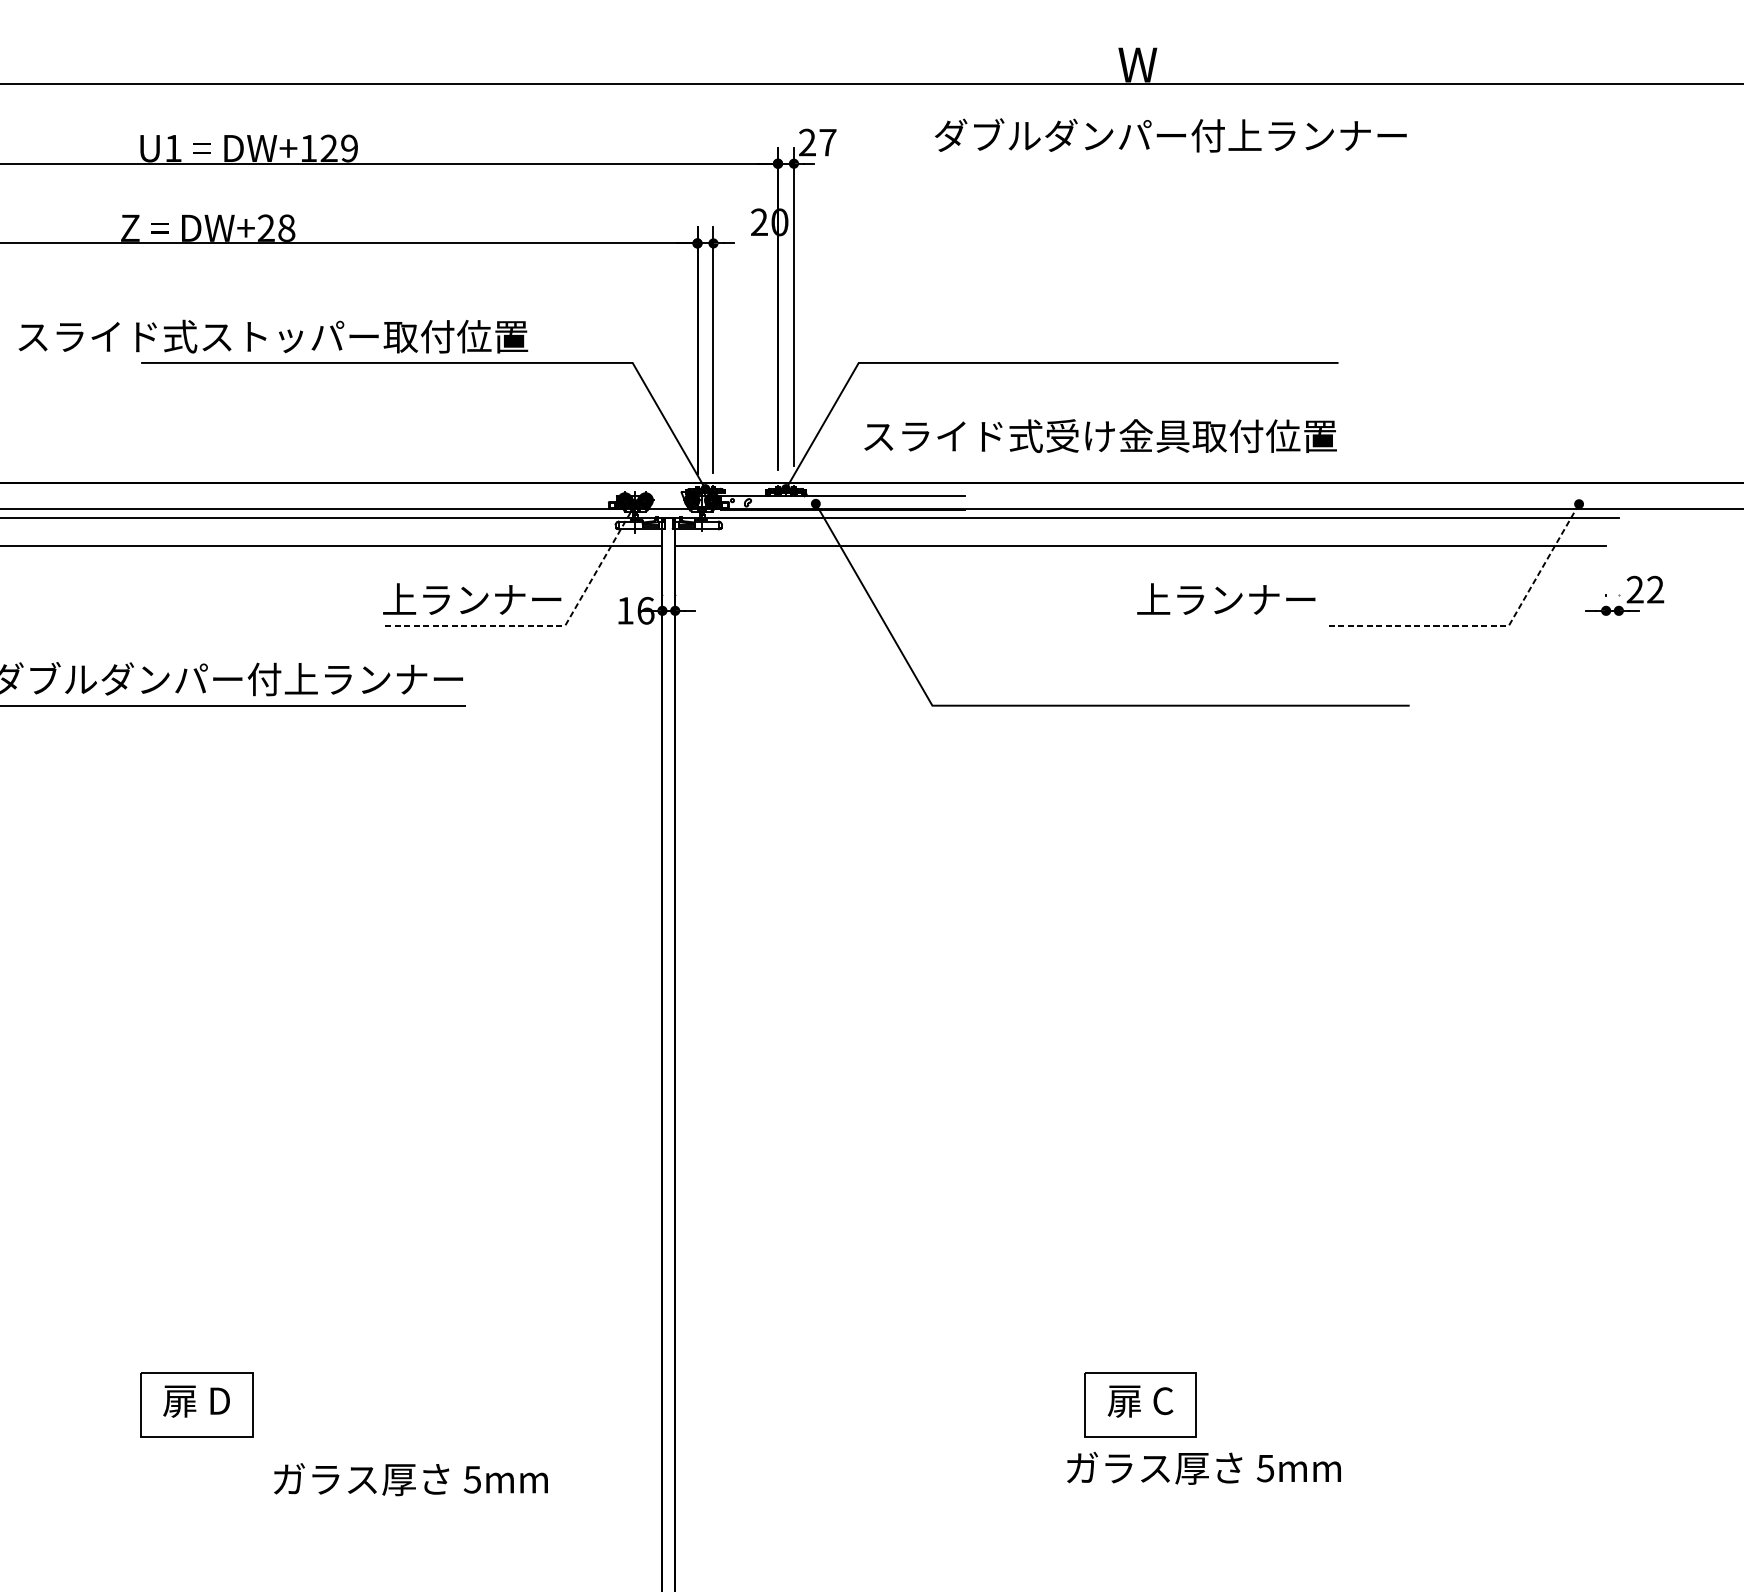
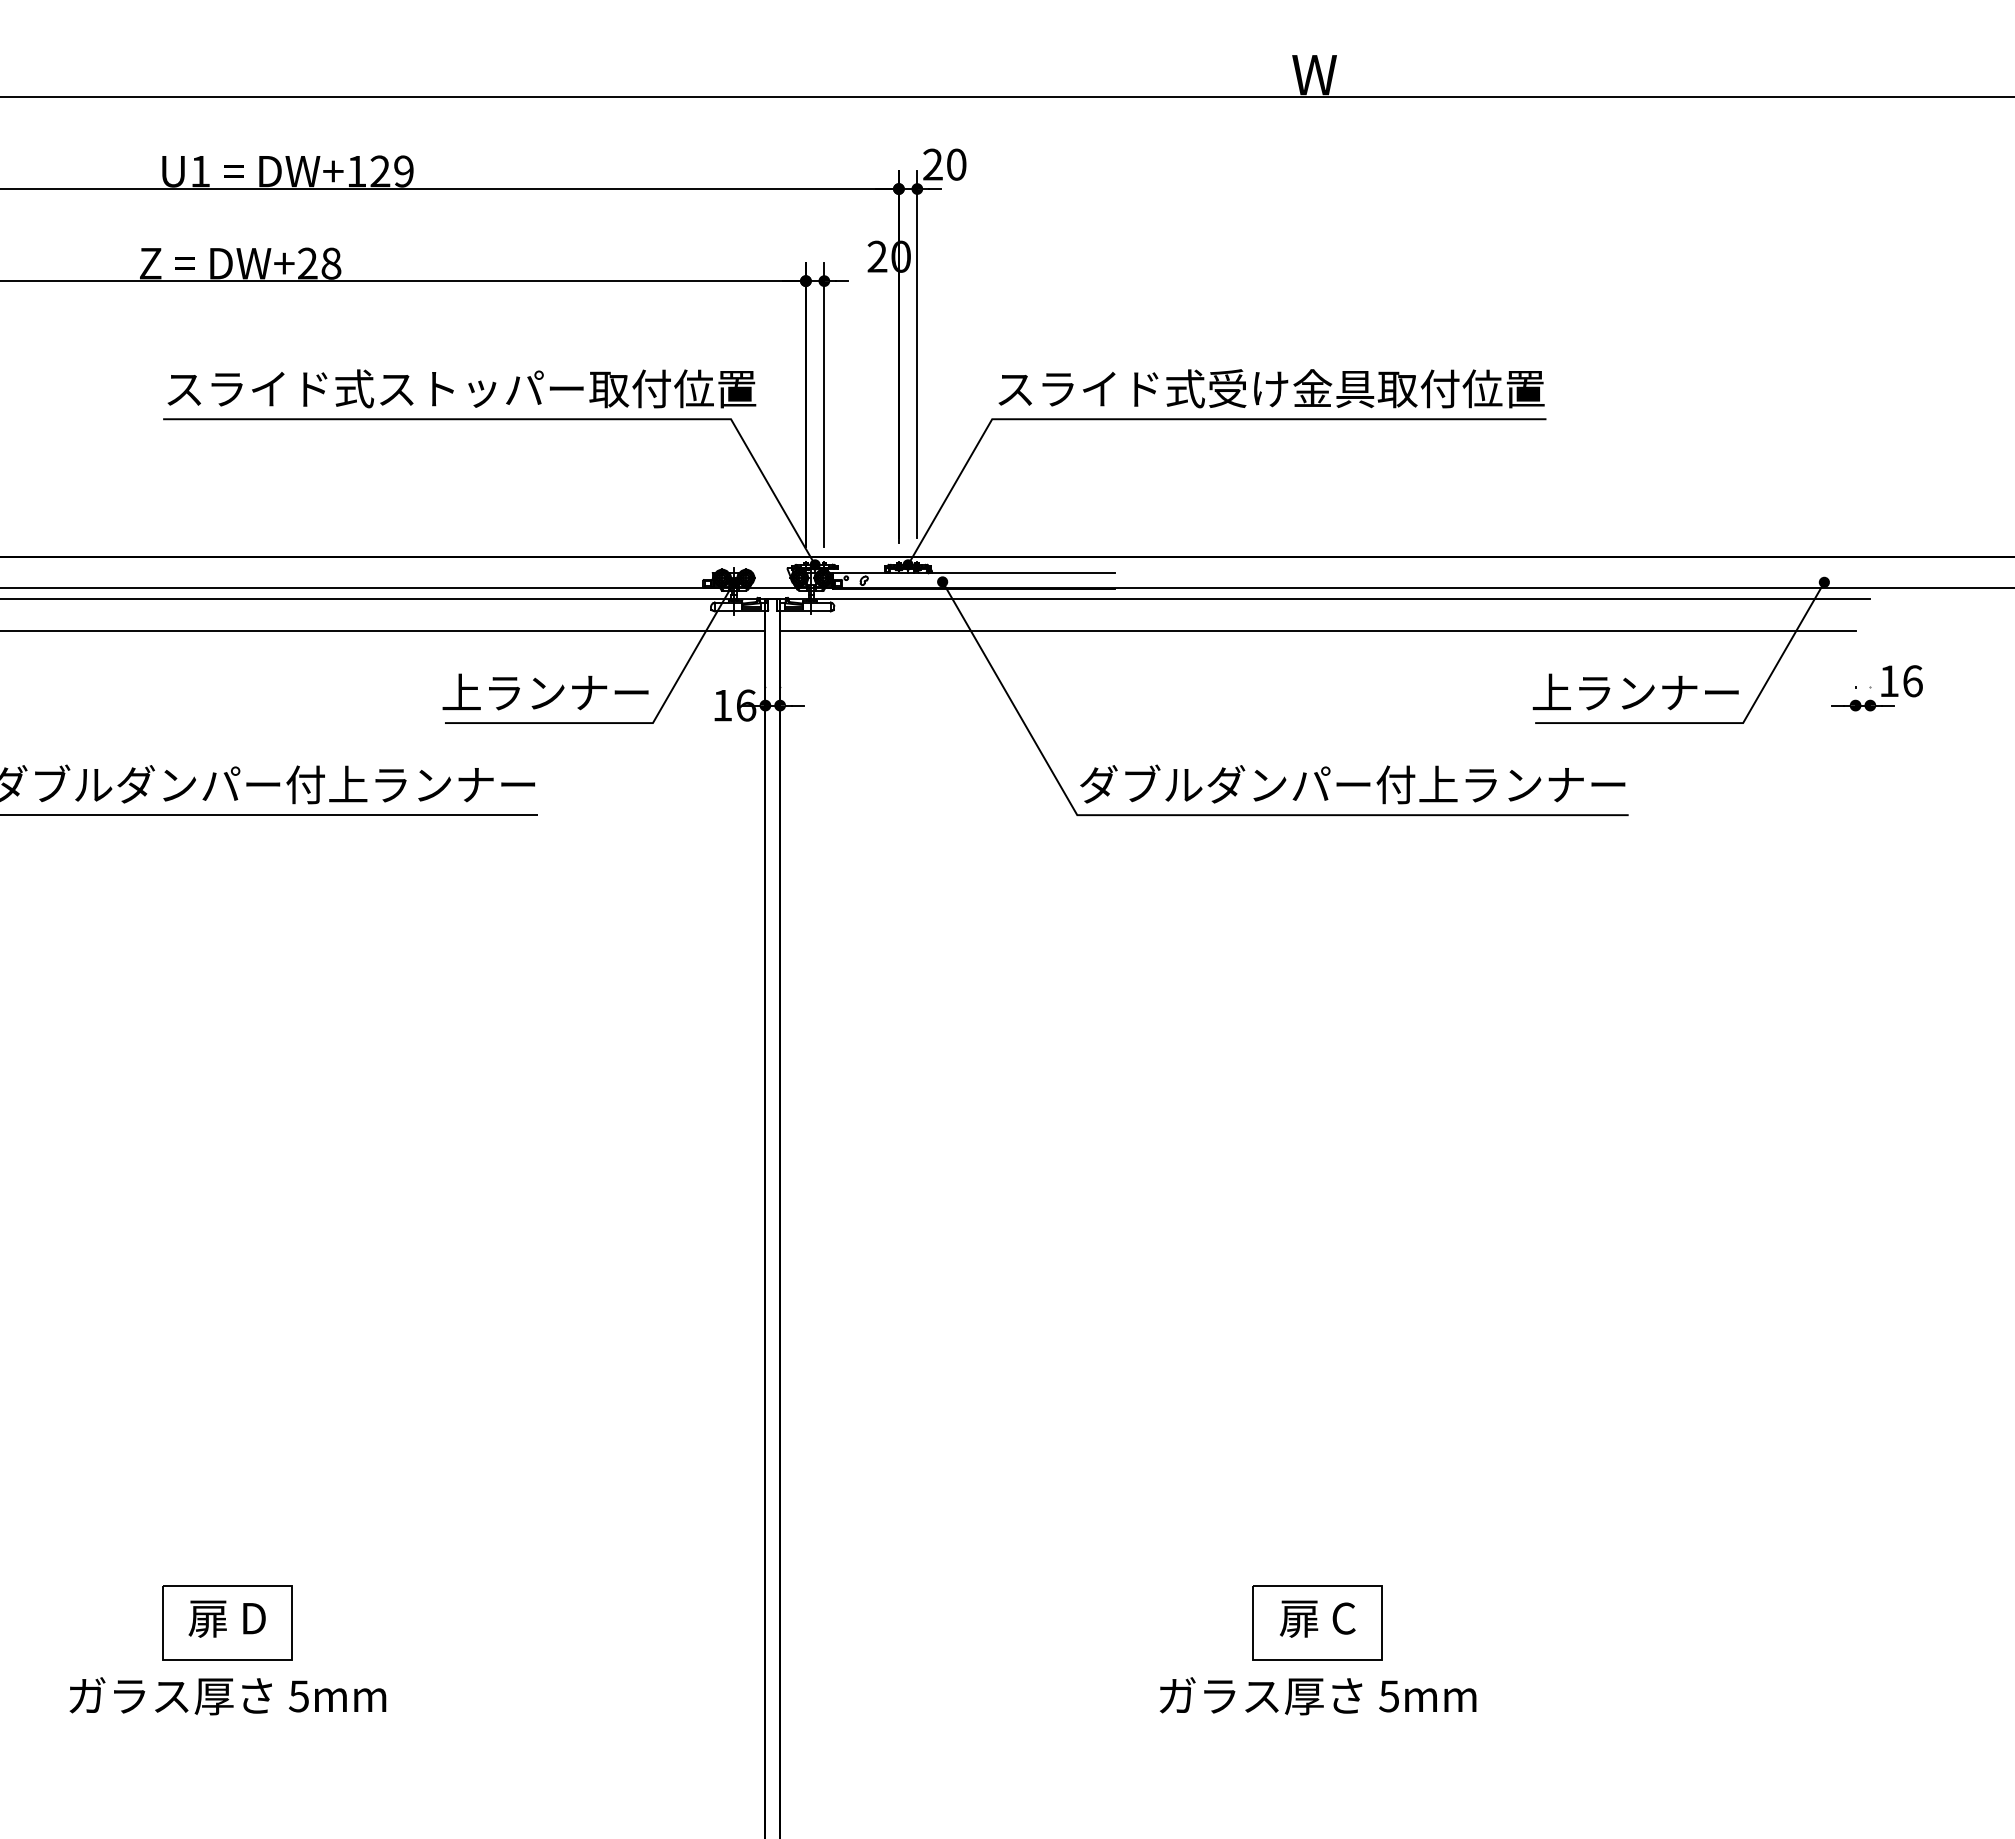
text: (1170, 135) -> (1352, 784), moved
text: (827, 142) -> (956, 164), 27 -> 20
text: (273, 336) -> (461, 388), moved
text: (1100, 435) -> (1271, 388), moved
text: (1644, 589) -> (1900, 681), 22 -> 16
text: (1226, 598) -> (1635, 691), moved
line: (546, 626) -> (631, 723), dashed -> solid
line: (1490, 626) -> (1721, 723), dashed -> solid
text: (1203, 1468) -> (1317, 1696), moved
text: (410, 1479) -> (227, 1696), moved

